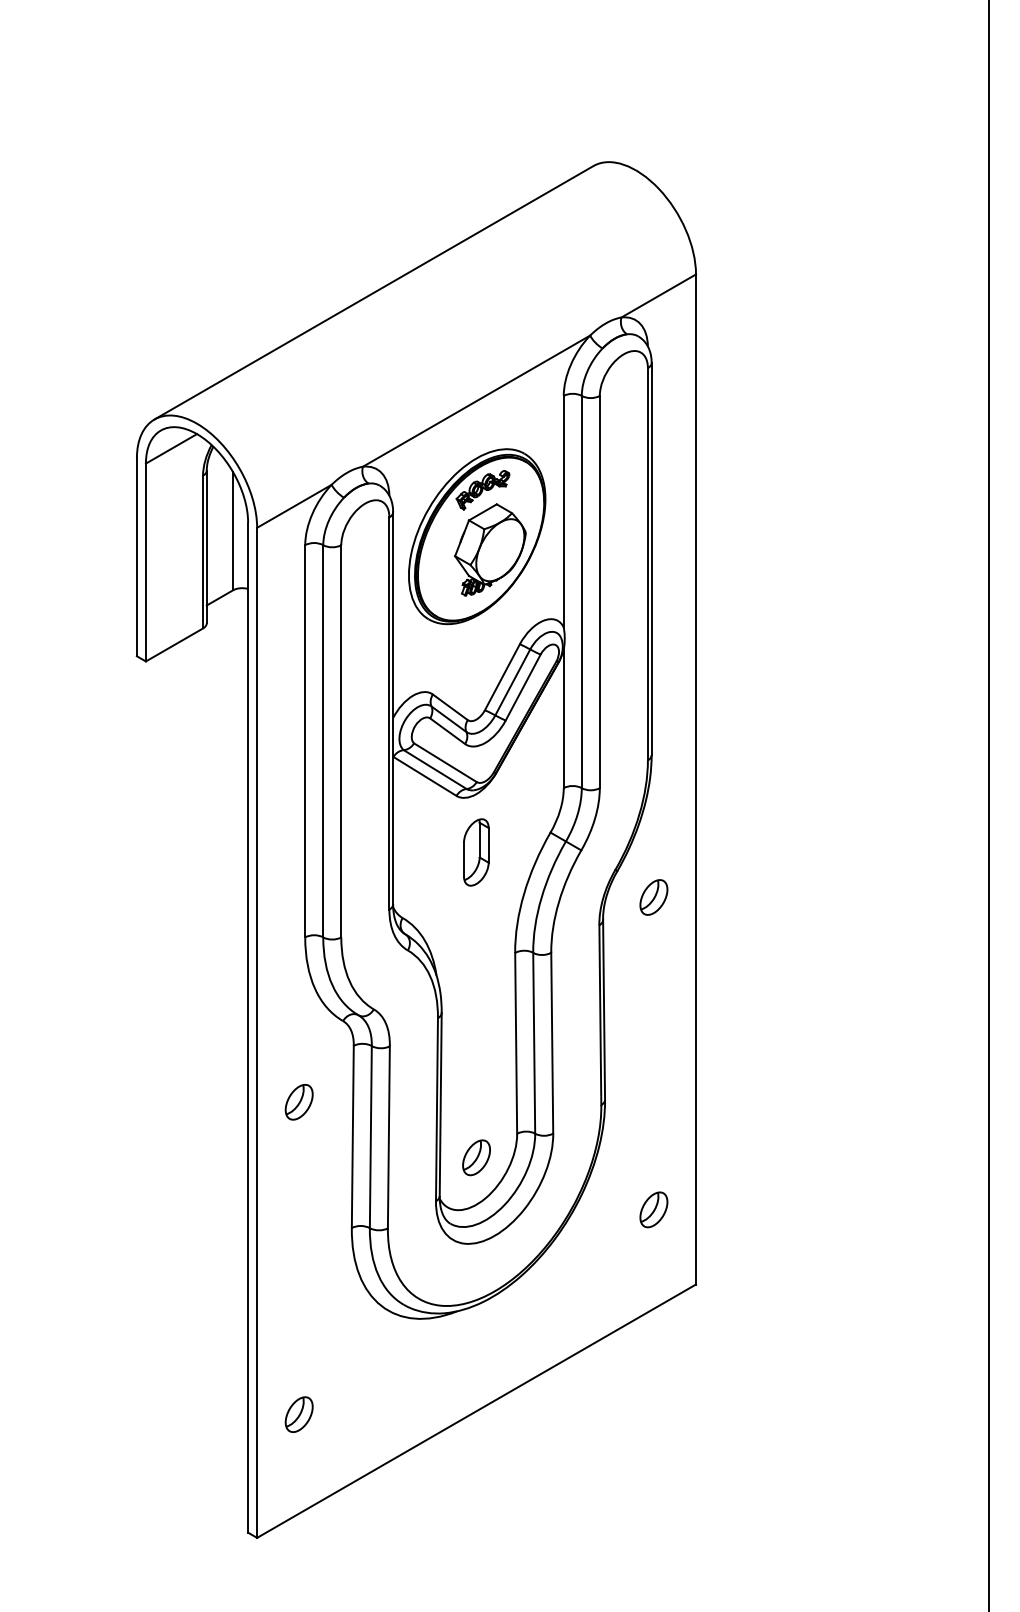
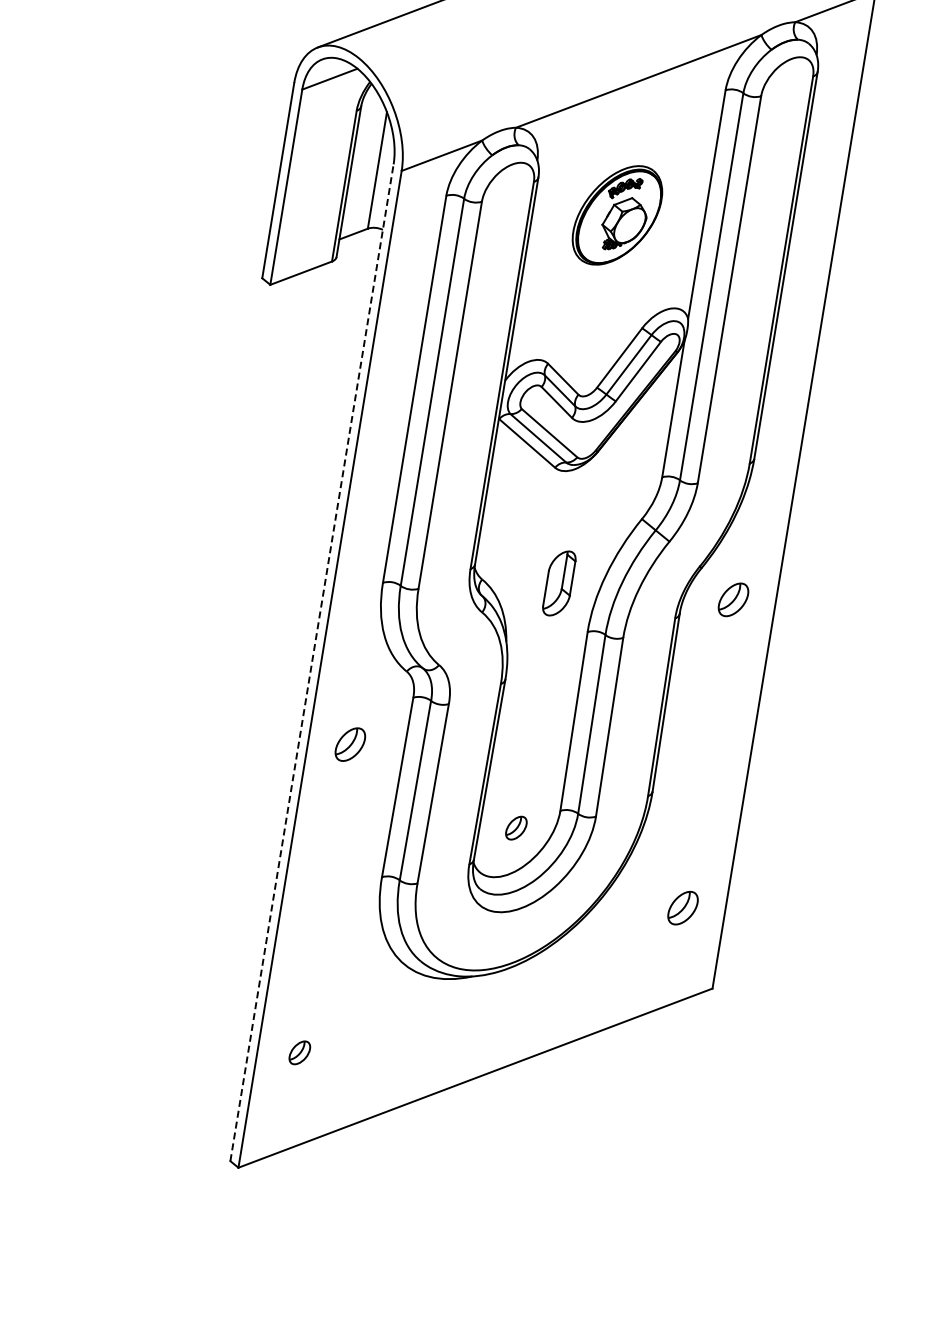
part: (477, 536) -> (617, 215), size x0.6
part: (476, 852) -> (559, 583), moved
line: (248, 1027) -> (312, 662), solid -> dashed
part: (476, 1157) -> (516, 827), size x0.7
part: (298, 1414) -> (299, 1052), size x0.7

